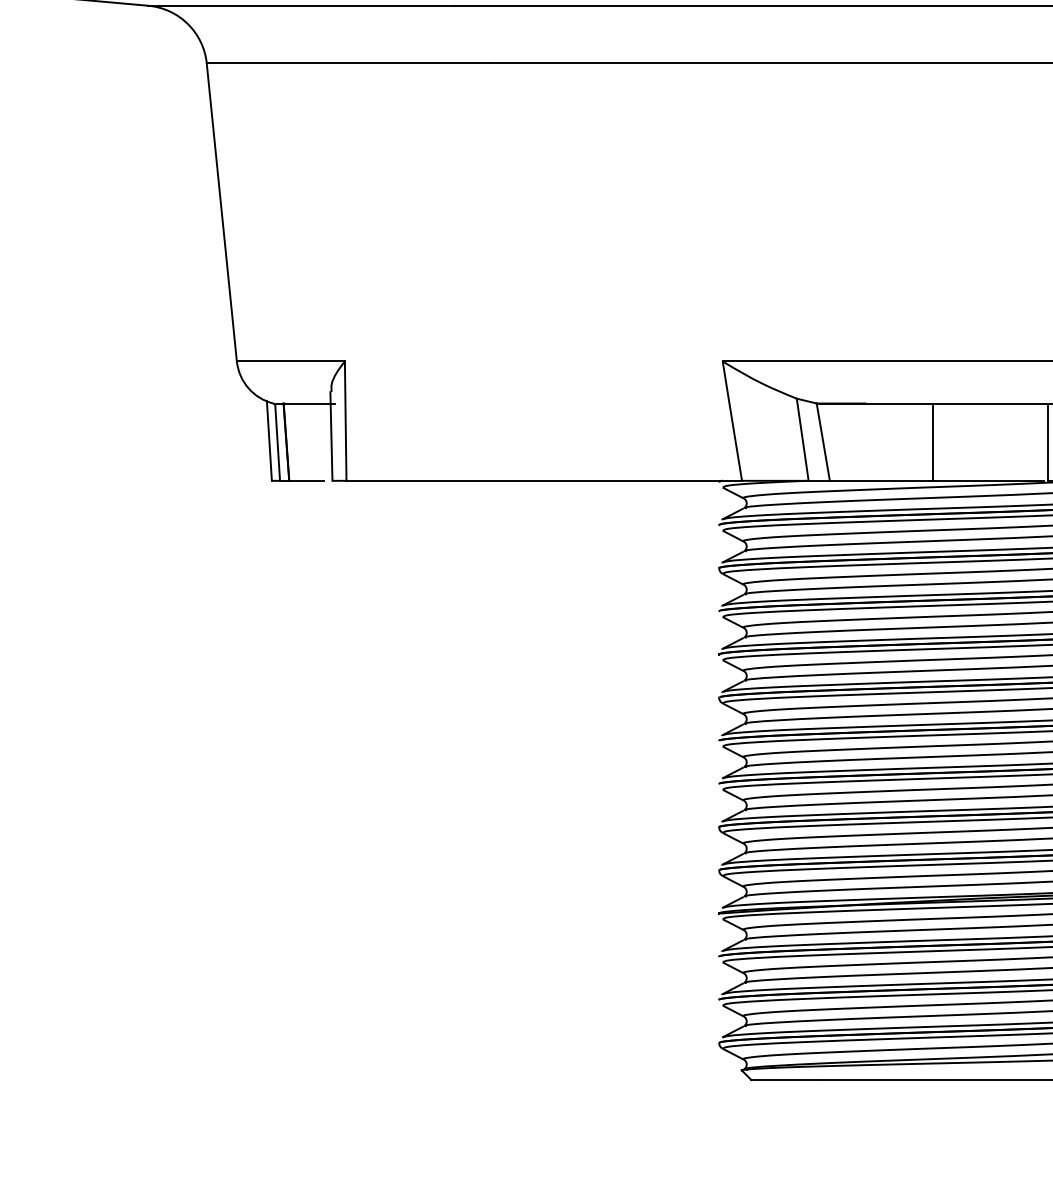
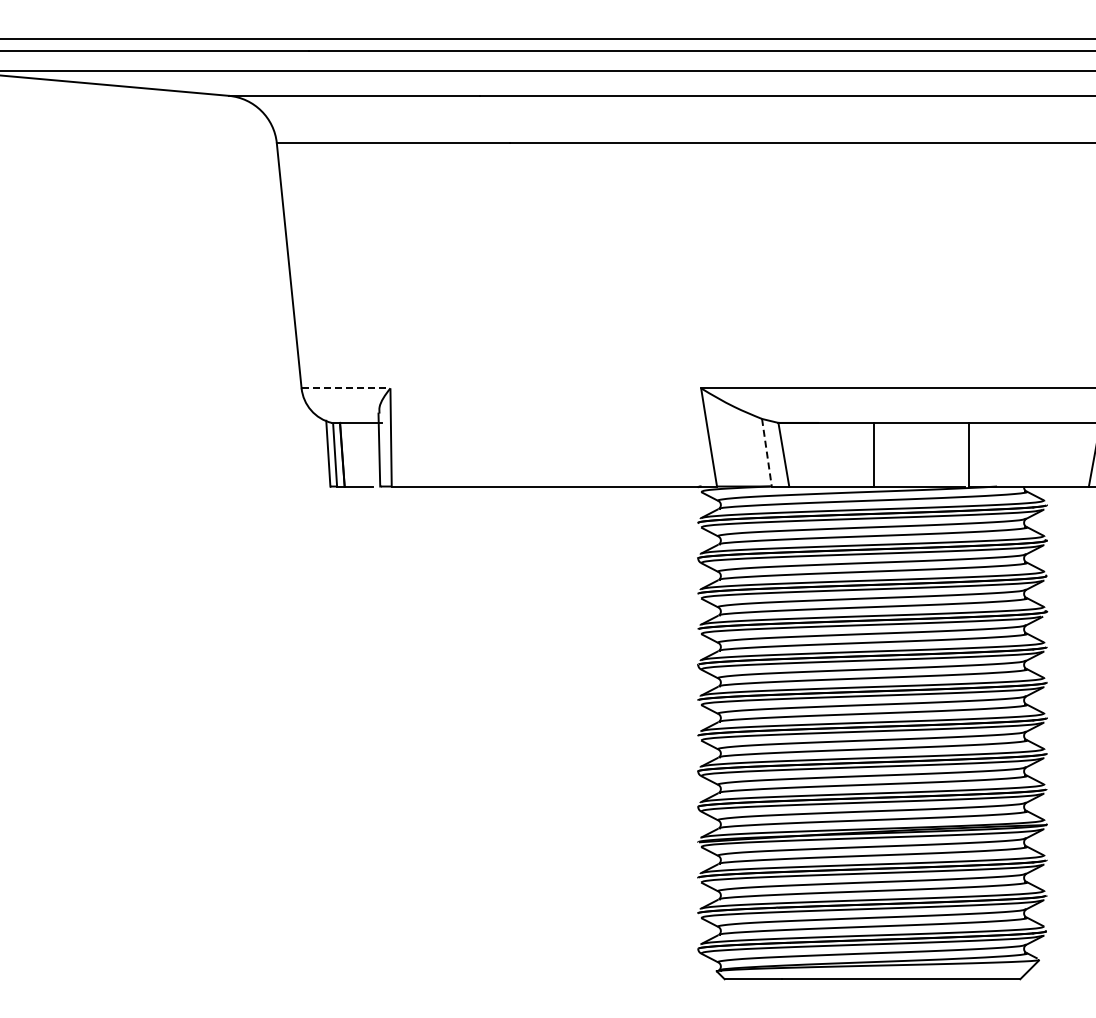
line: (291, 361) -> (346, 388), solid -> dashed
line: (803, 440) -> (767, 453), solid -> dashed

